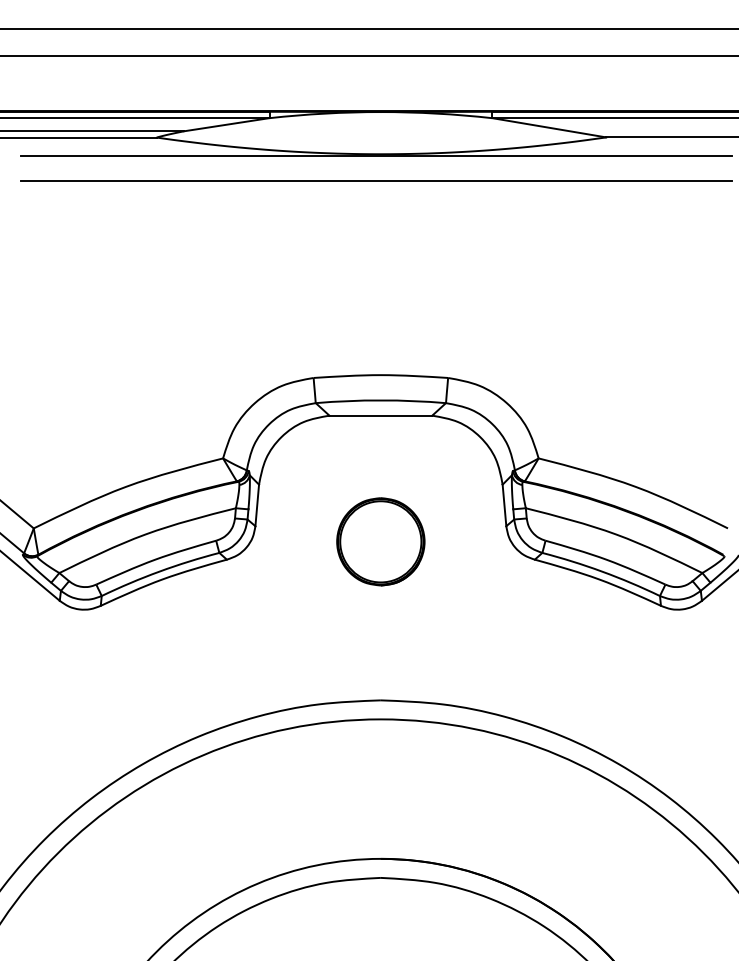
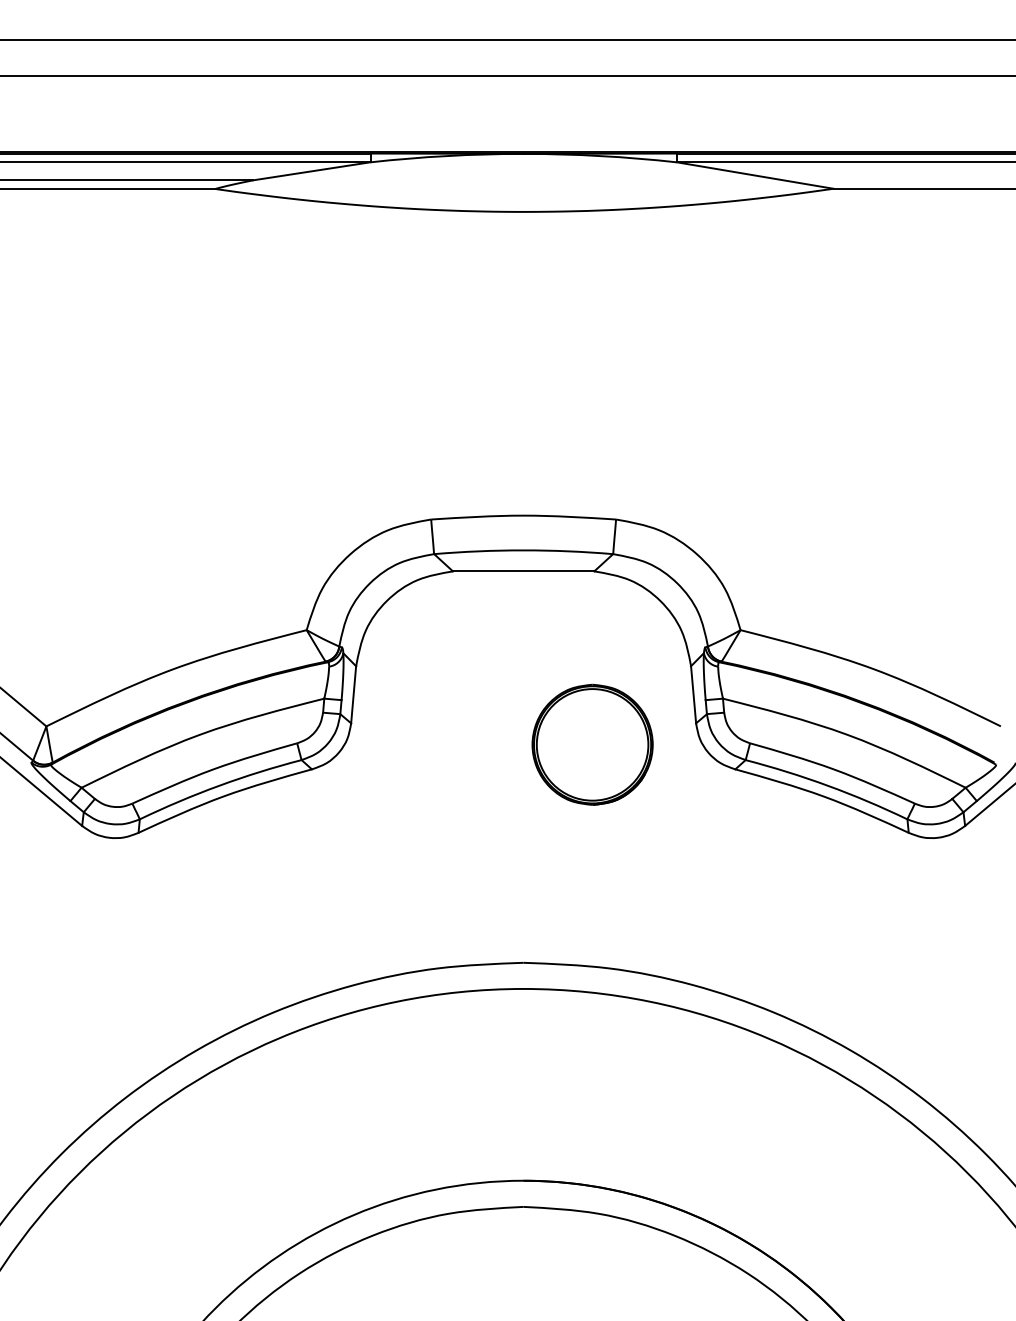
line: (376, 156) -> (517, 214), removed
line: (376, 181) -> (517, 249), removed
part: (380, 541) -> (592, 744), moved

